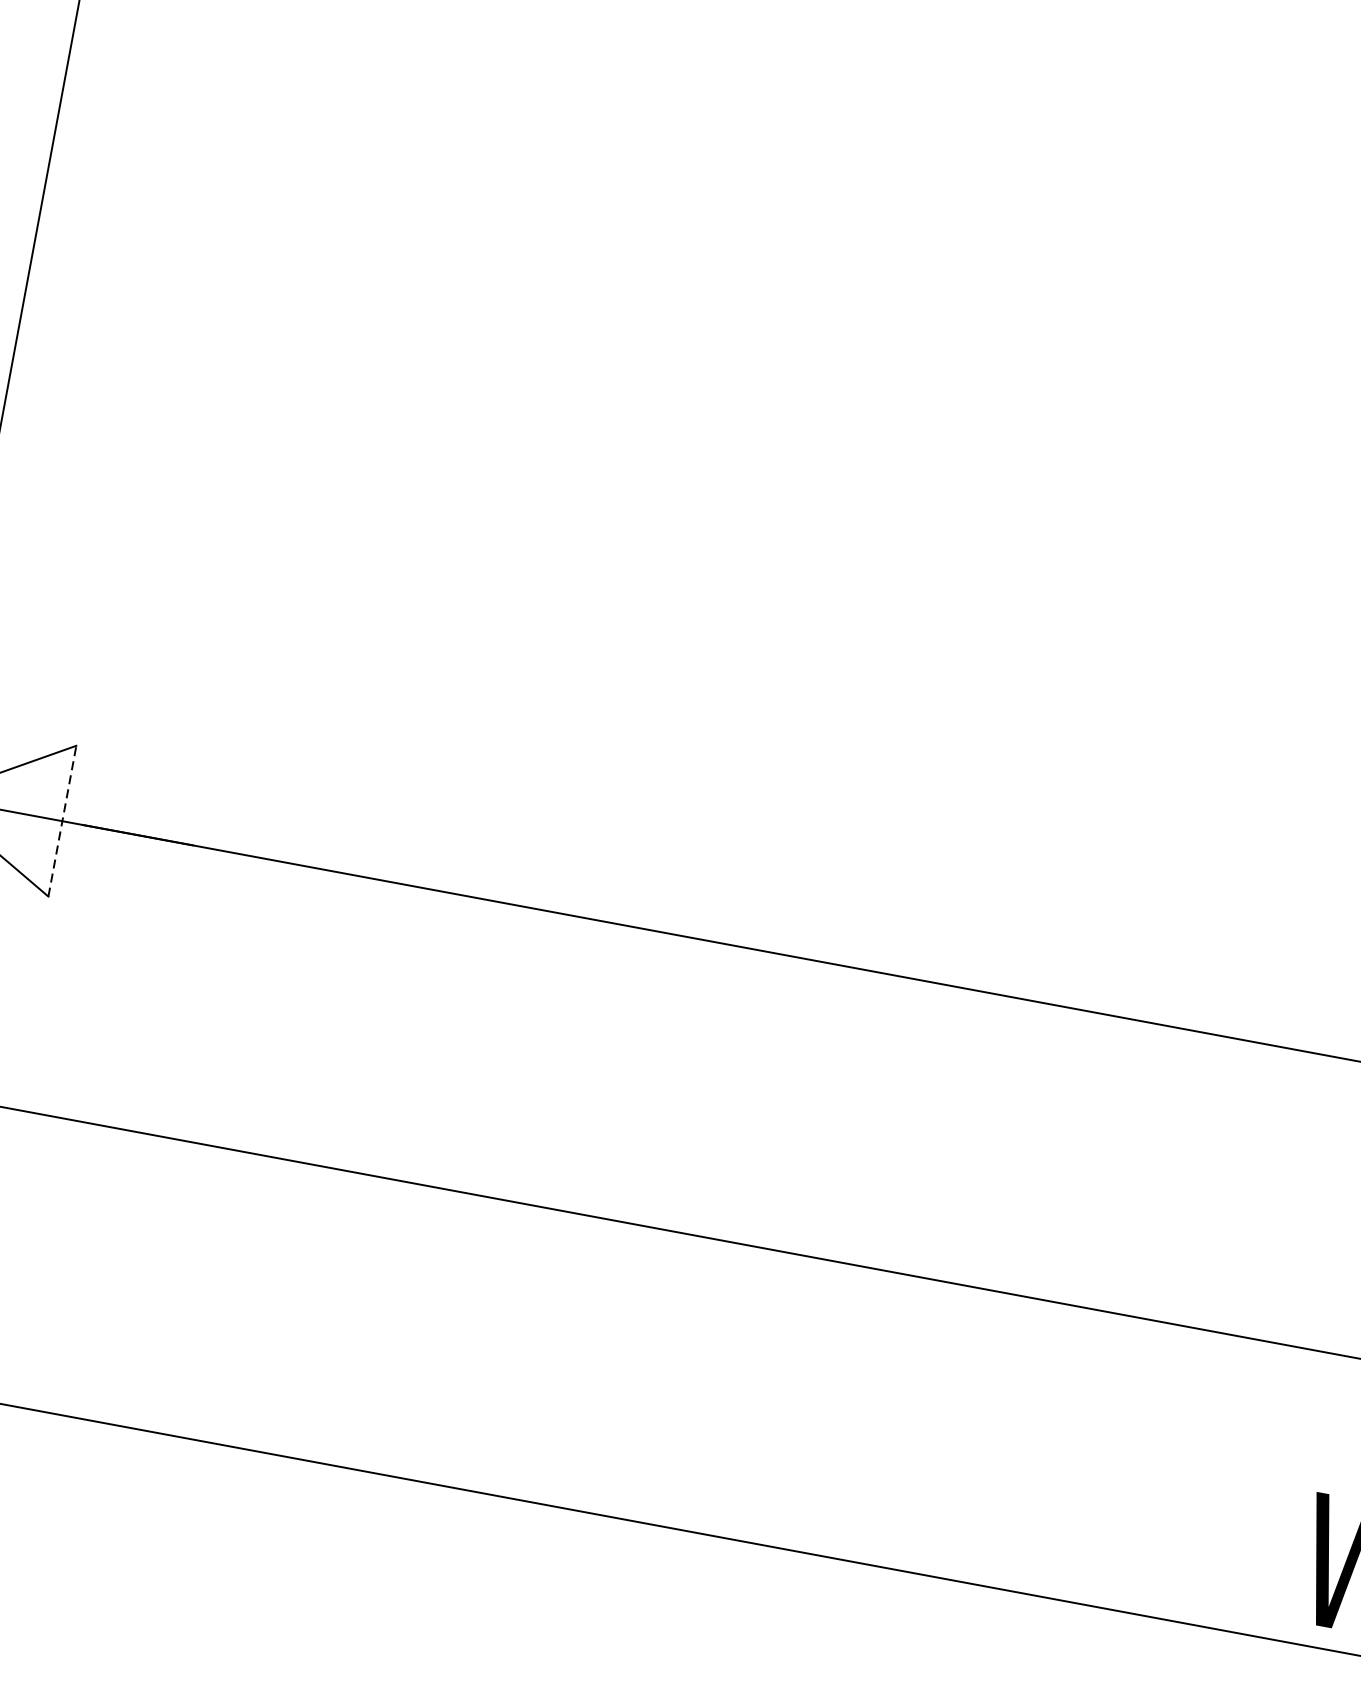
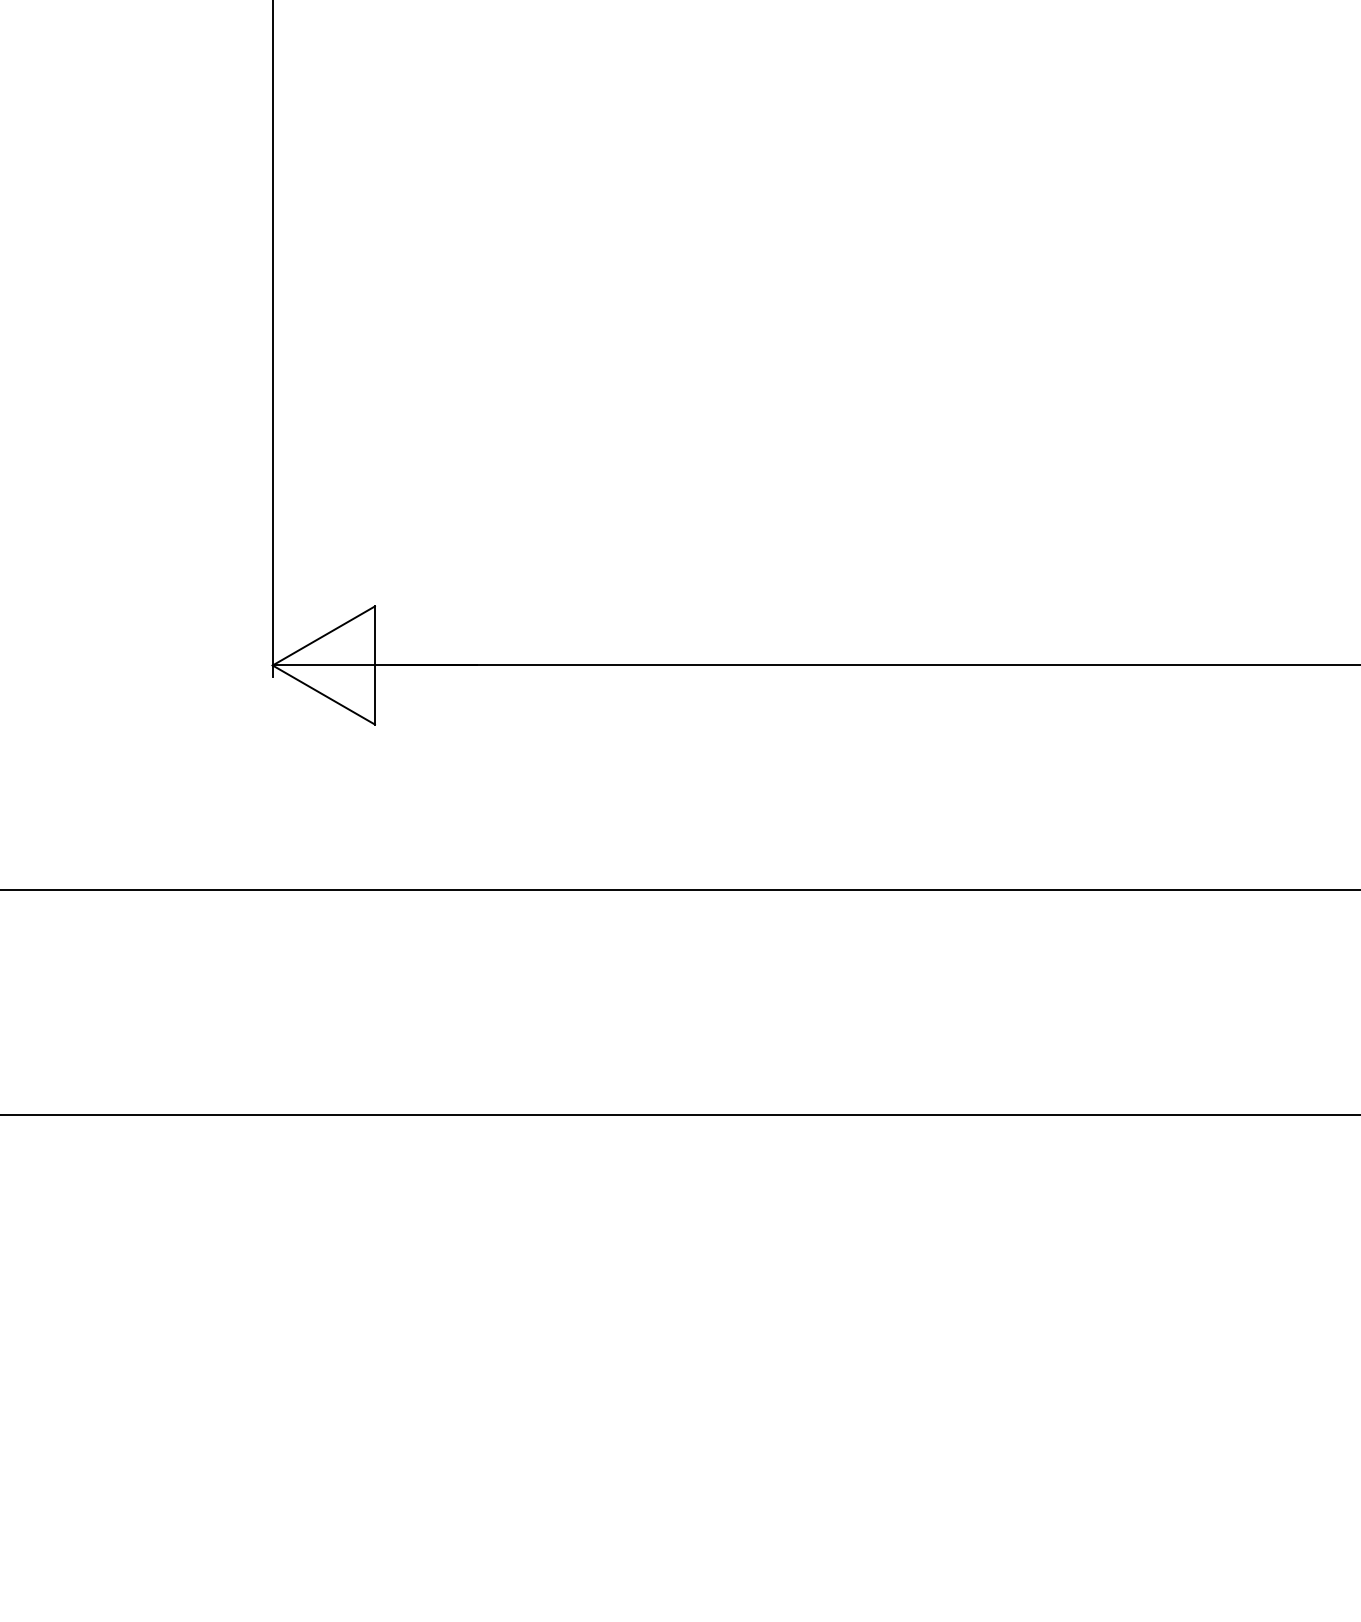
line: (62, 819) -> (374, 664), dashed -> solid

